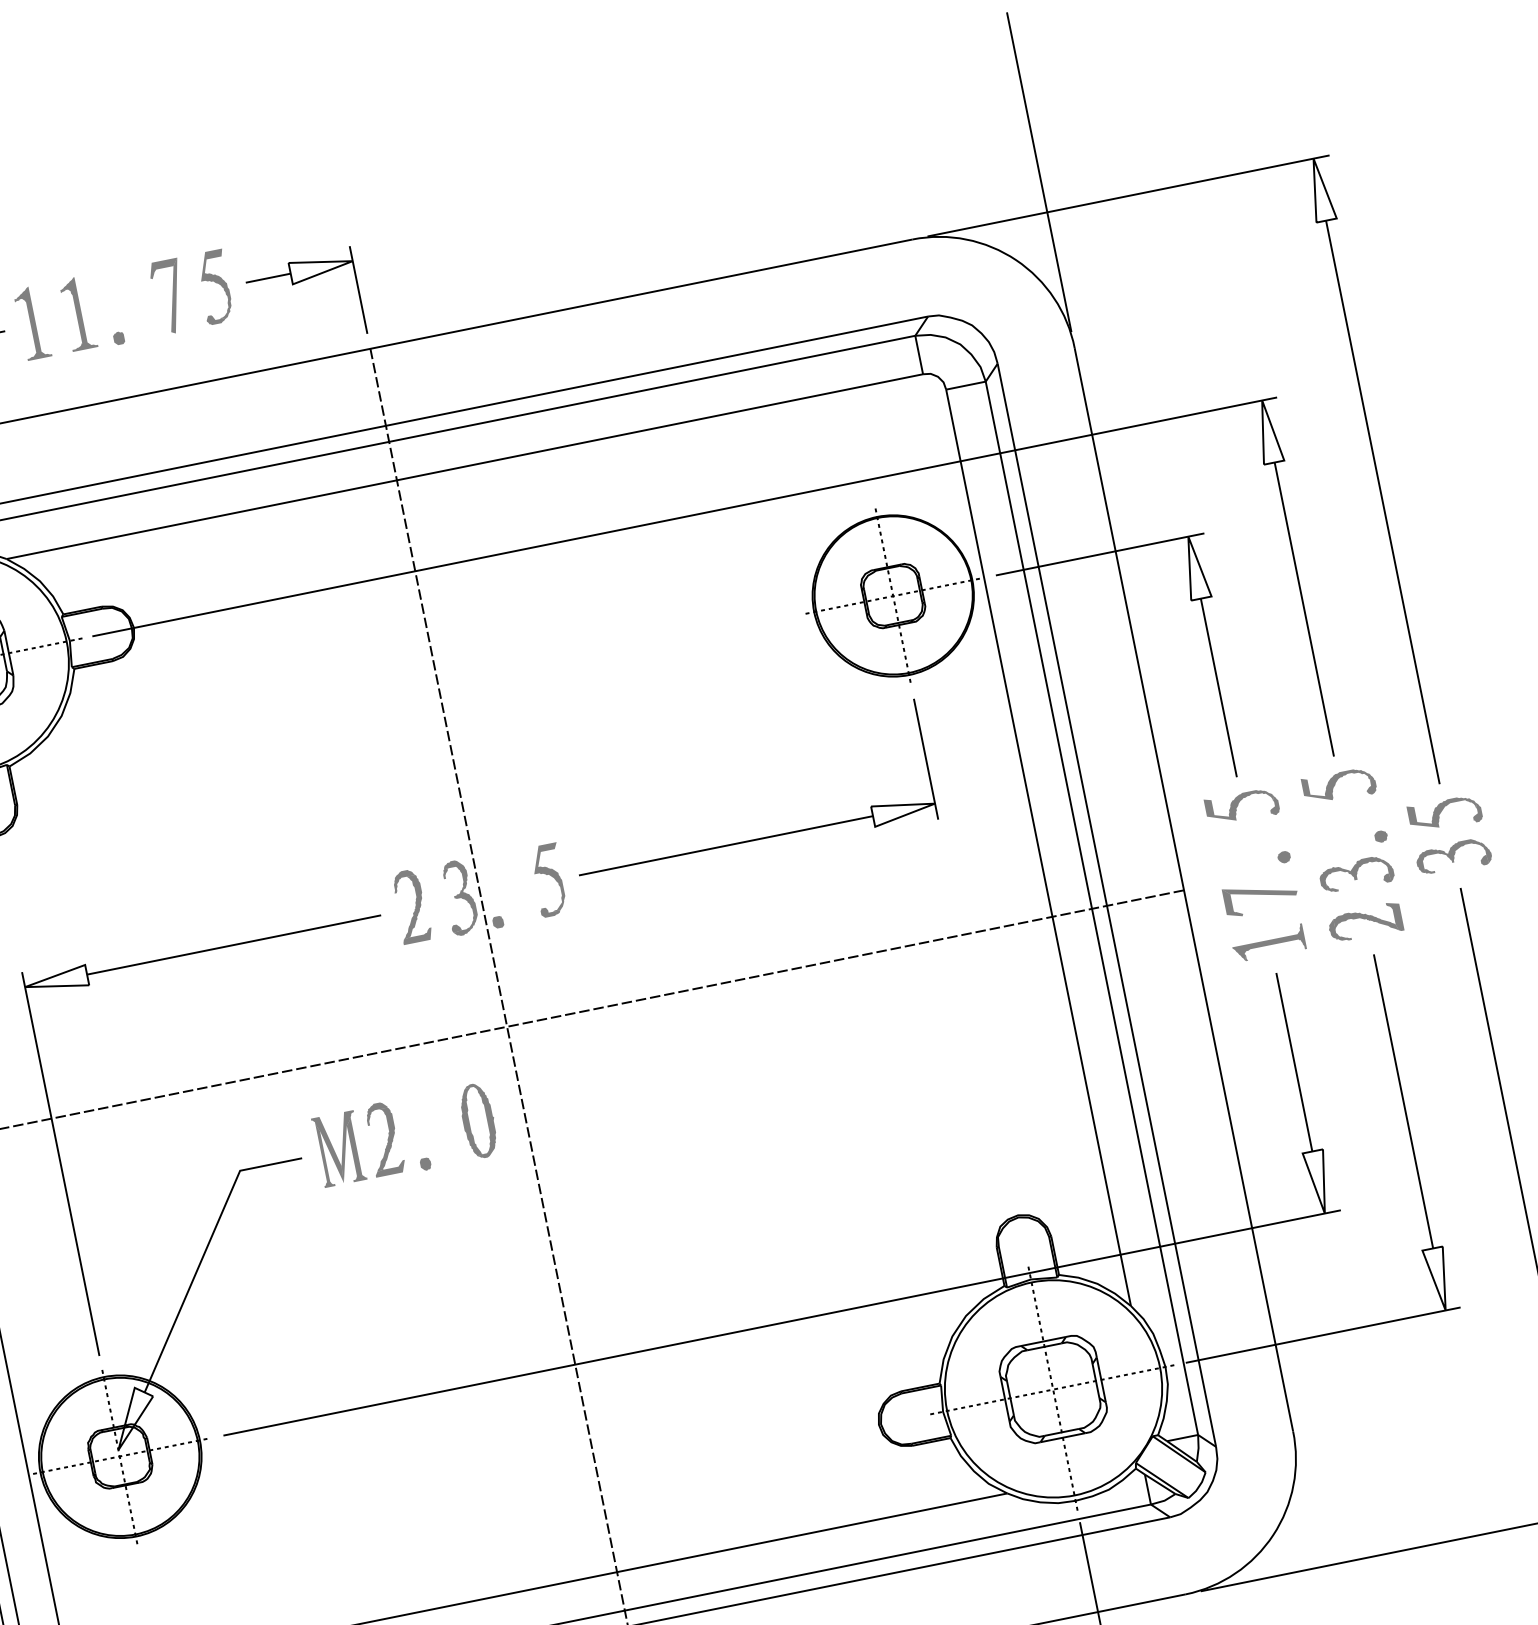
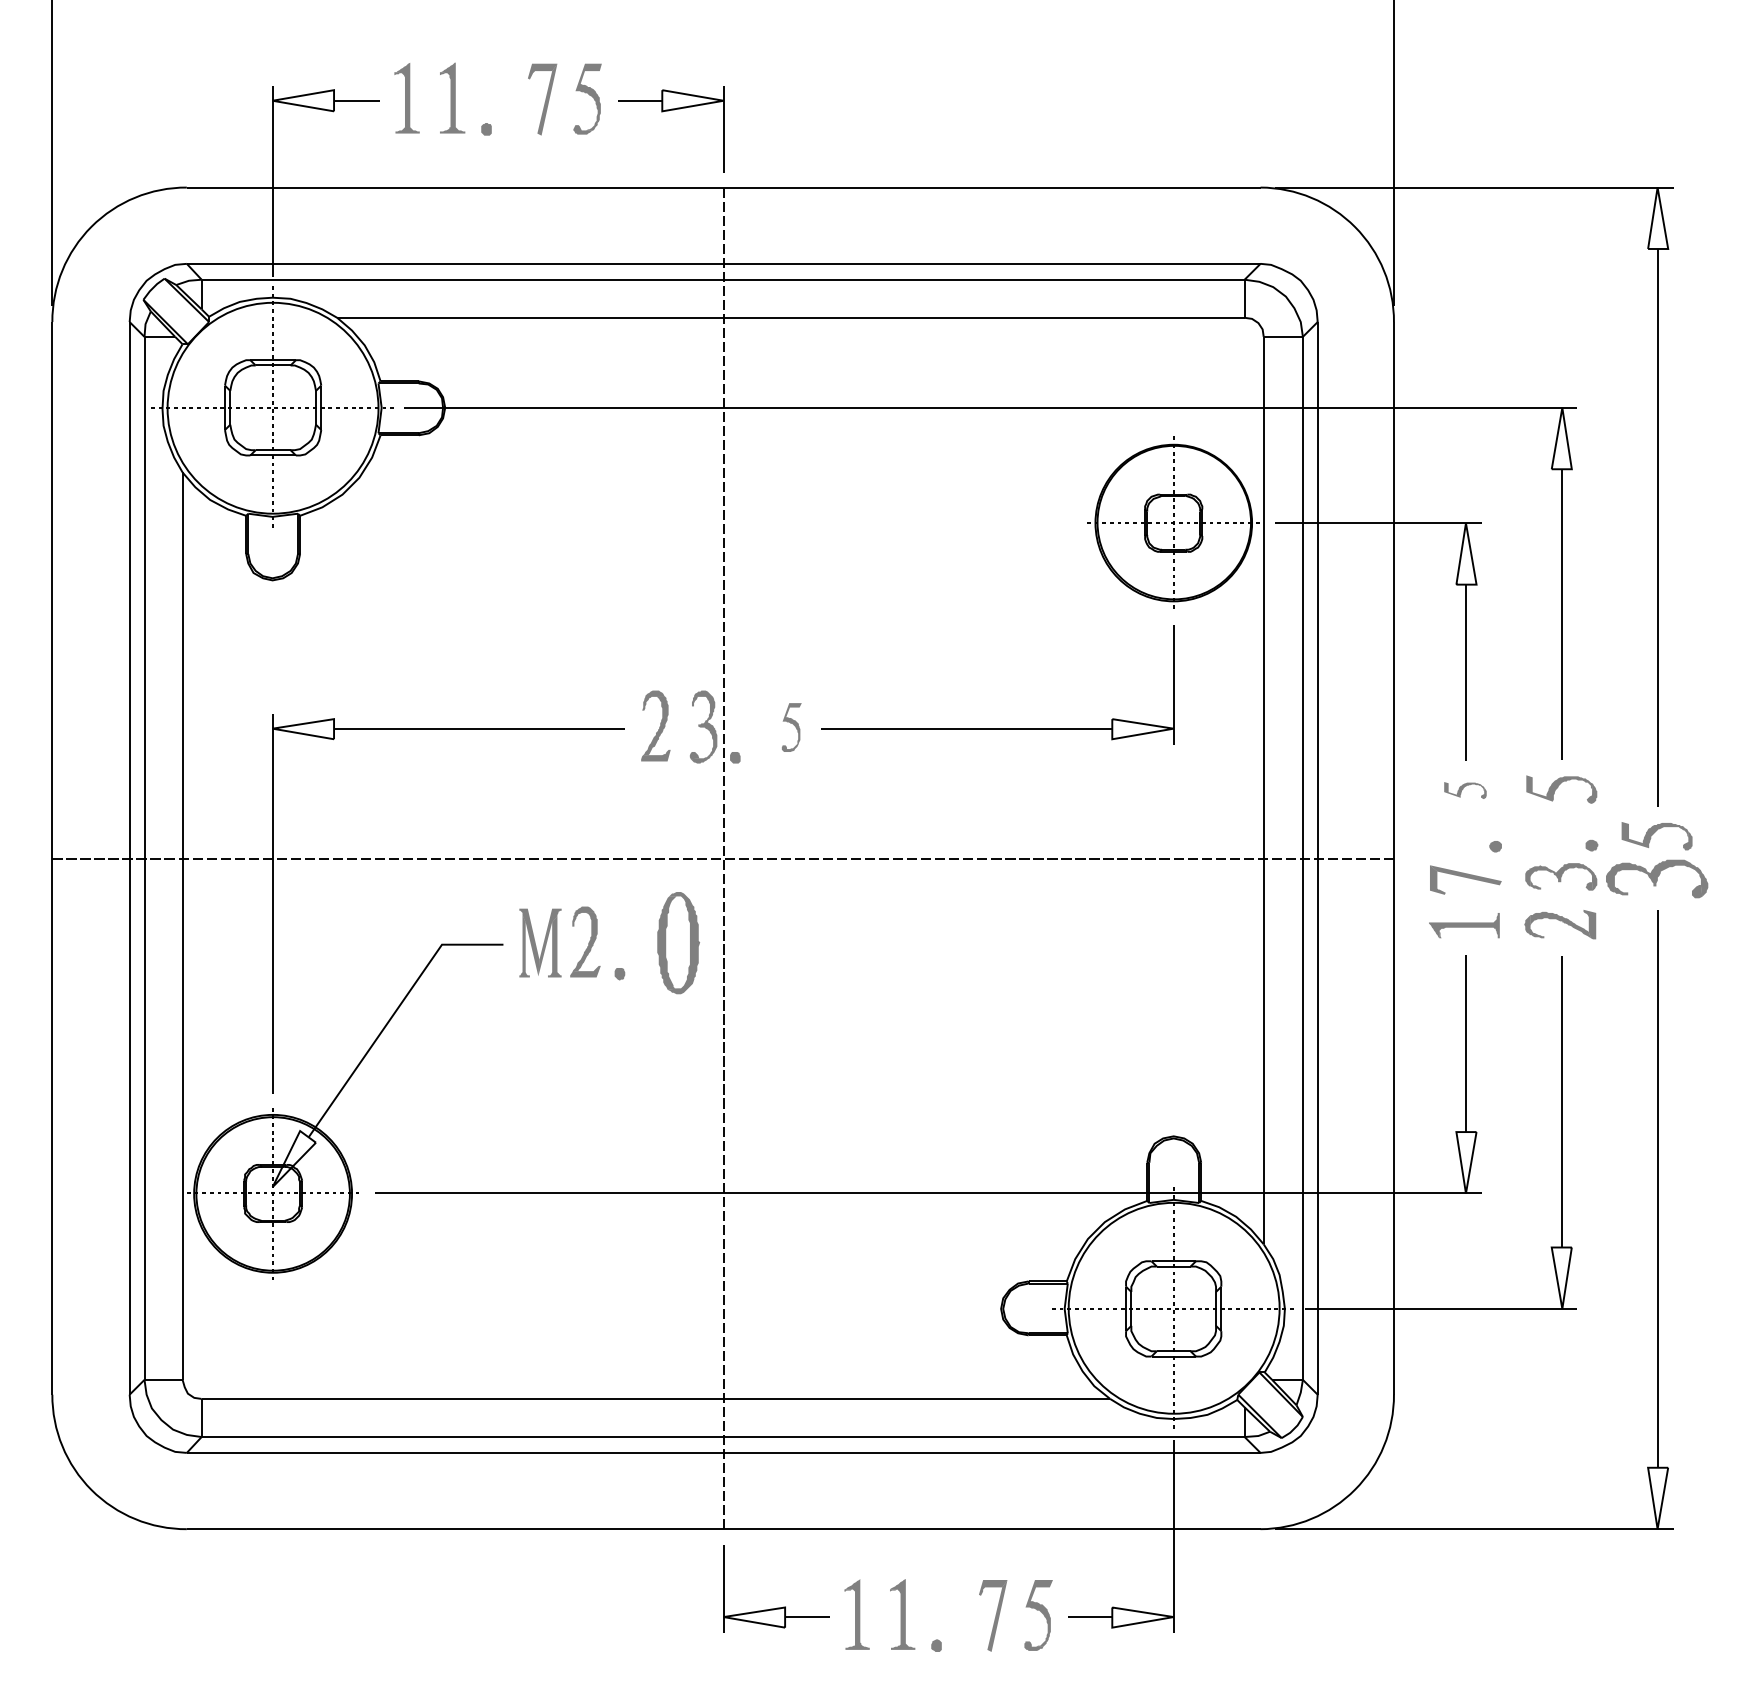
part: (1242, 806) -> (1465, 790), size x0.6
part: (1453, 856) -> (1656, 878), size x1.4
part: (548, 880) -> (791, 727), size x0.7
part: (478, 1120) -> (678, 942), size x1.4

